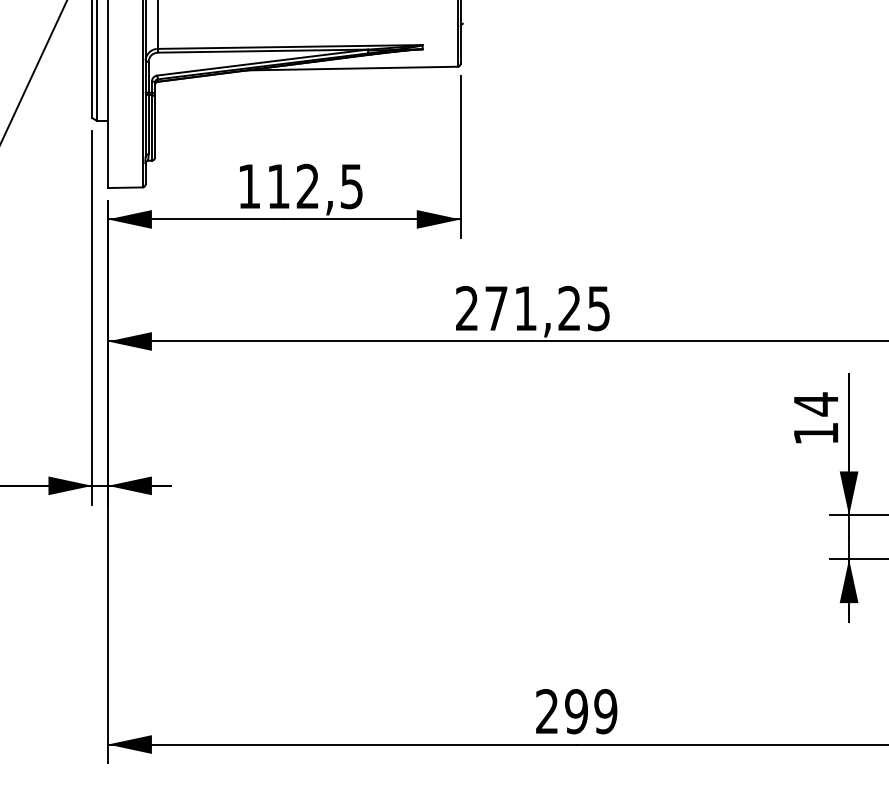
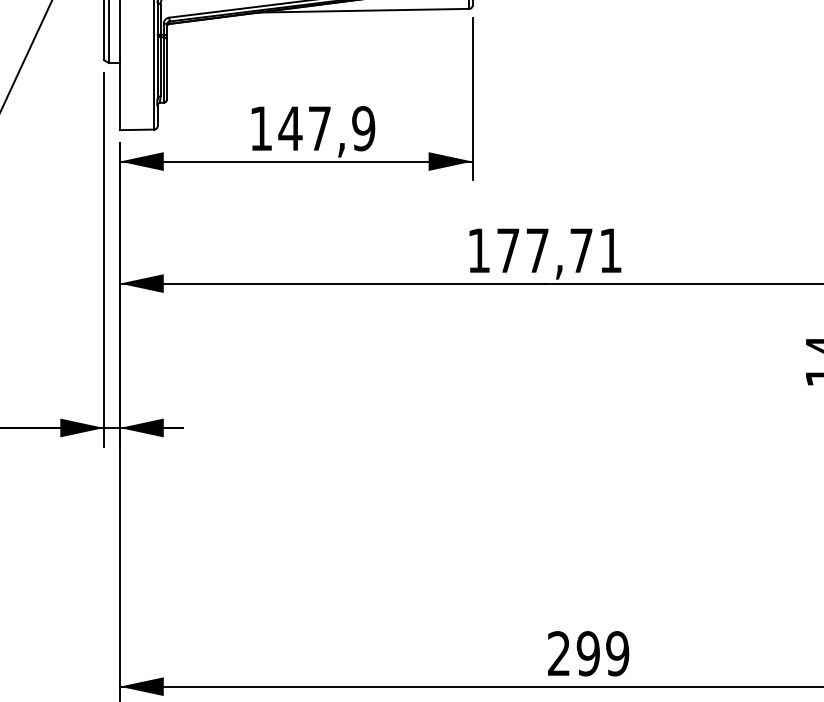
text: (314, 186) -> (326, 128), 112,5 -> 147,9
text: (532, 308) -> (544, 250), 271,25 -> 177,71

